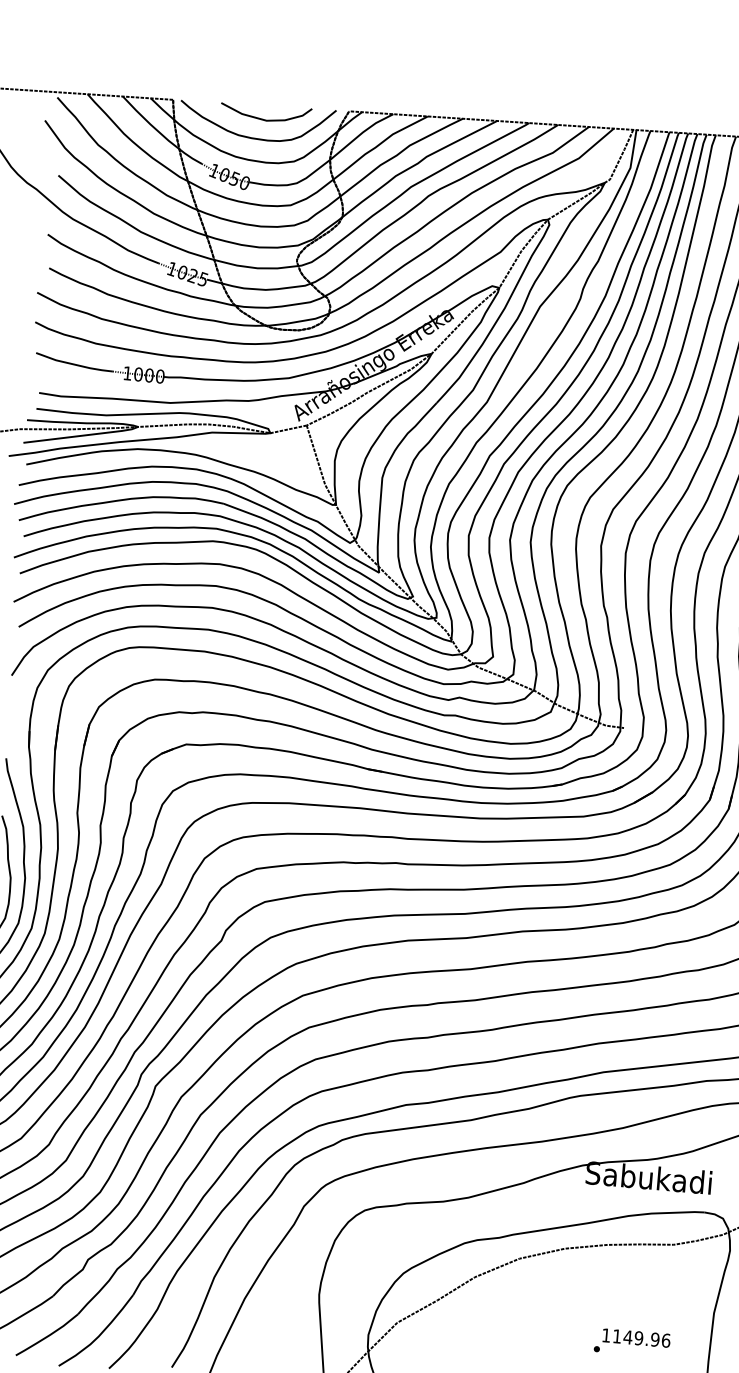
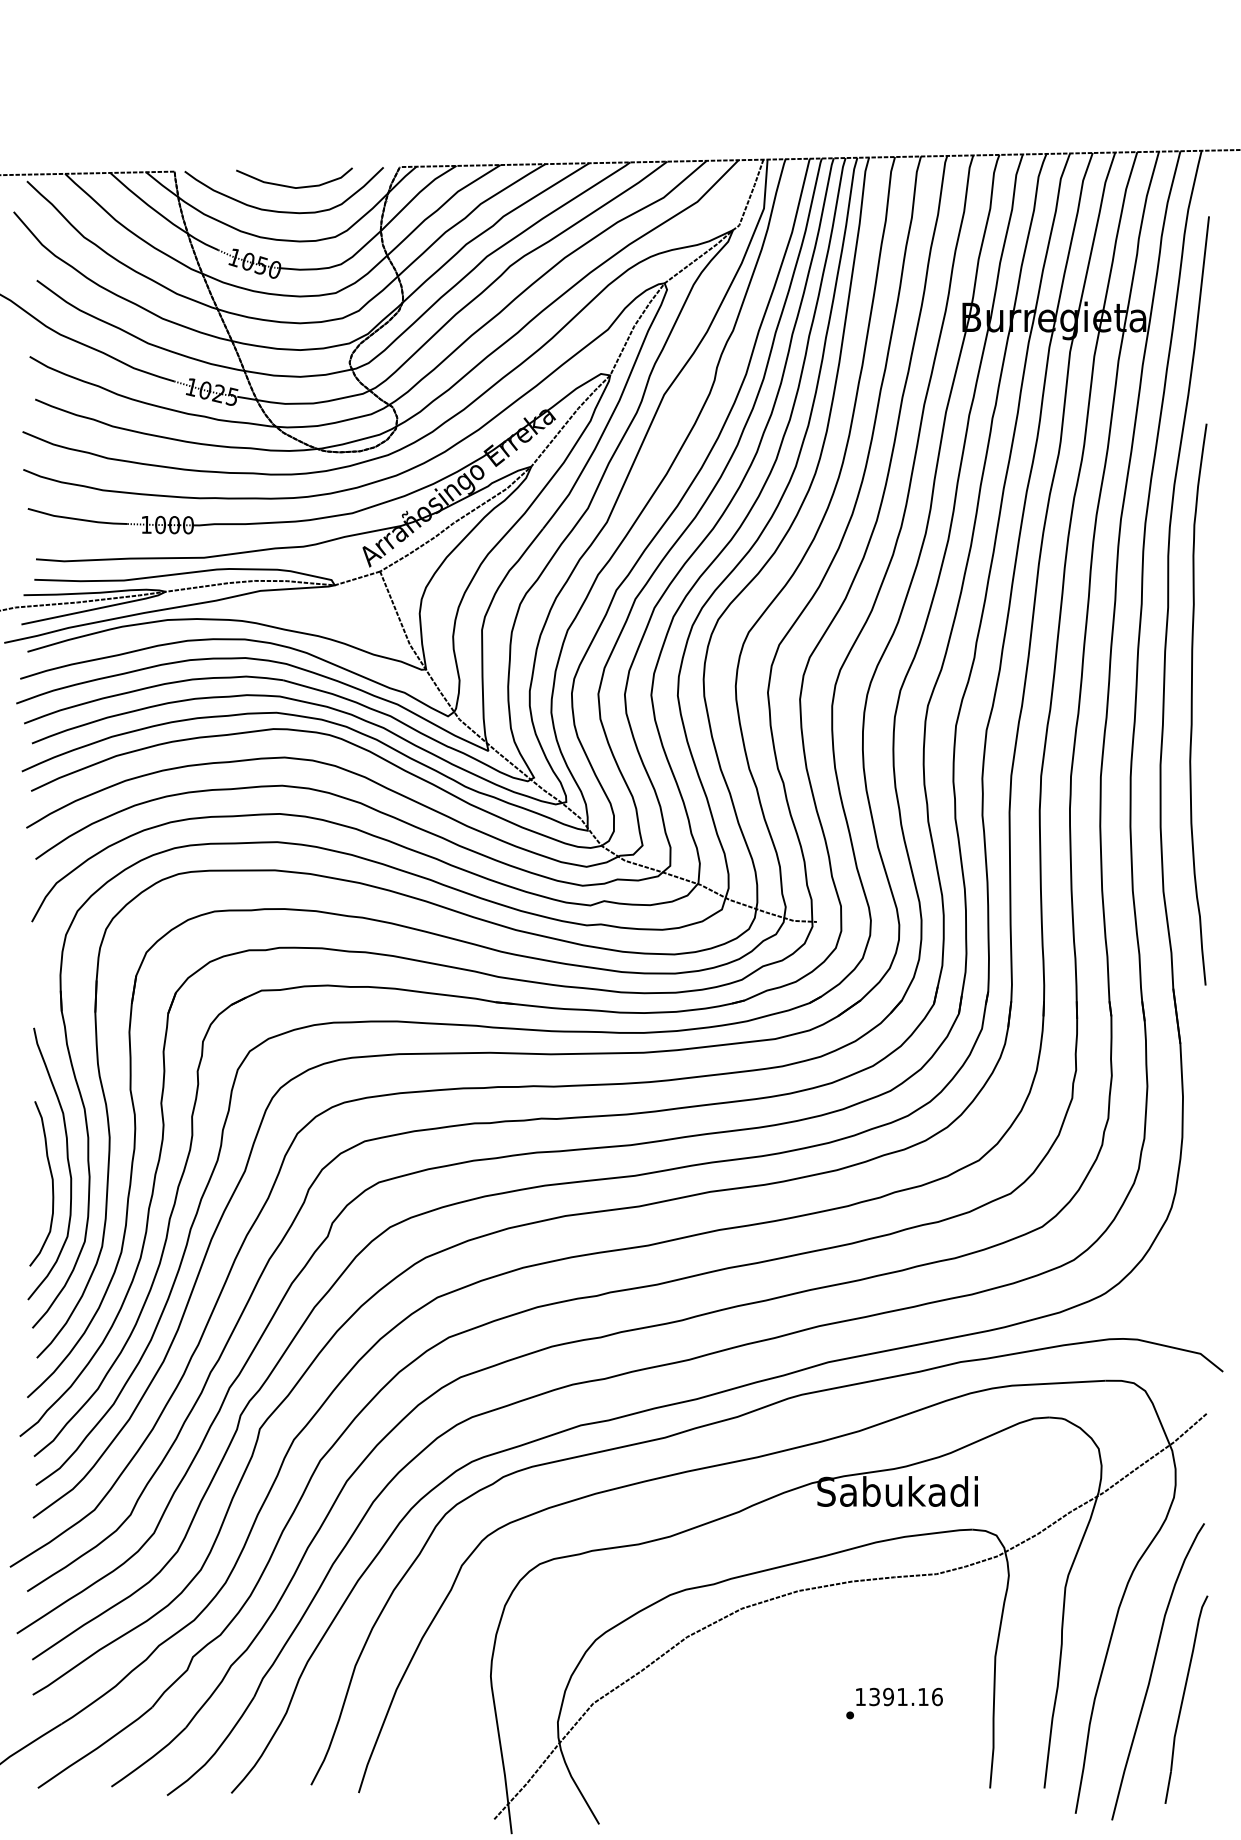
text: (635, 1337) -> (898, 1696), 1149.96 -> 1391.16

